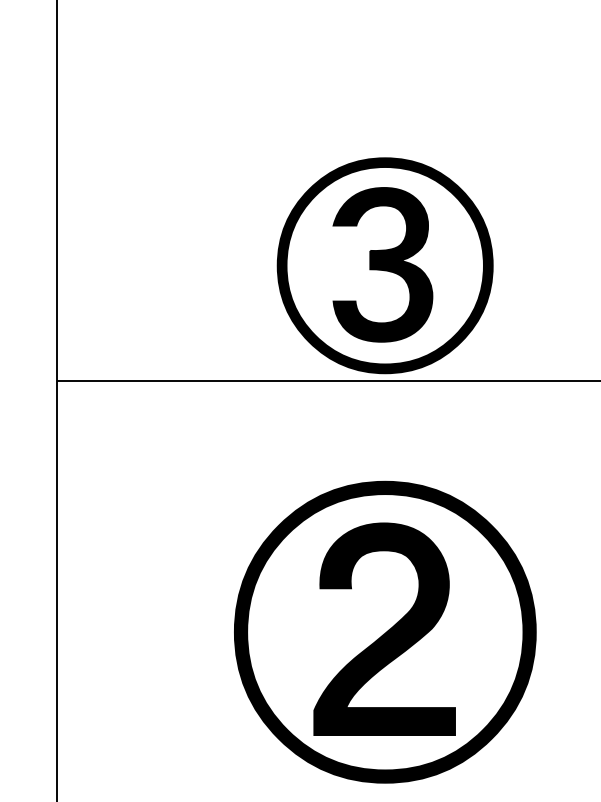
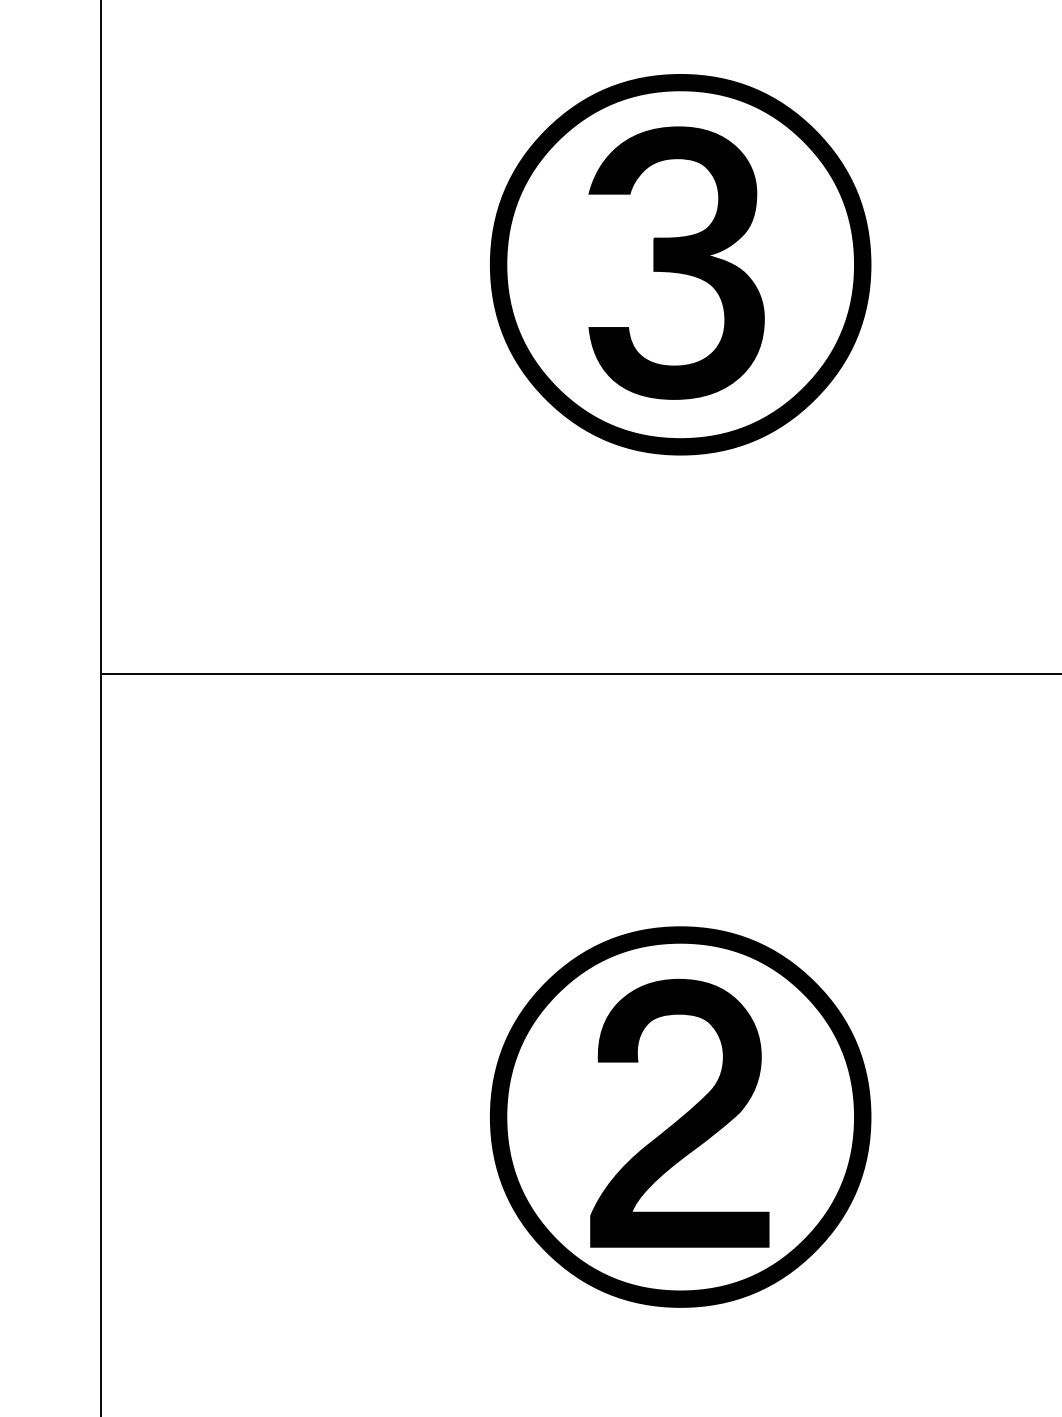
part: (384, 265) -> (679, 264), moved
part: (384, 632) -> (679, 1117), size x0.71

